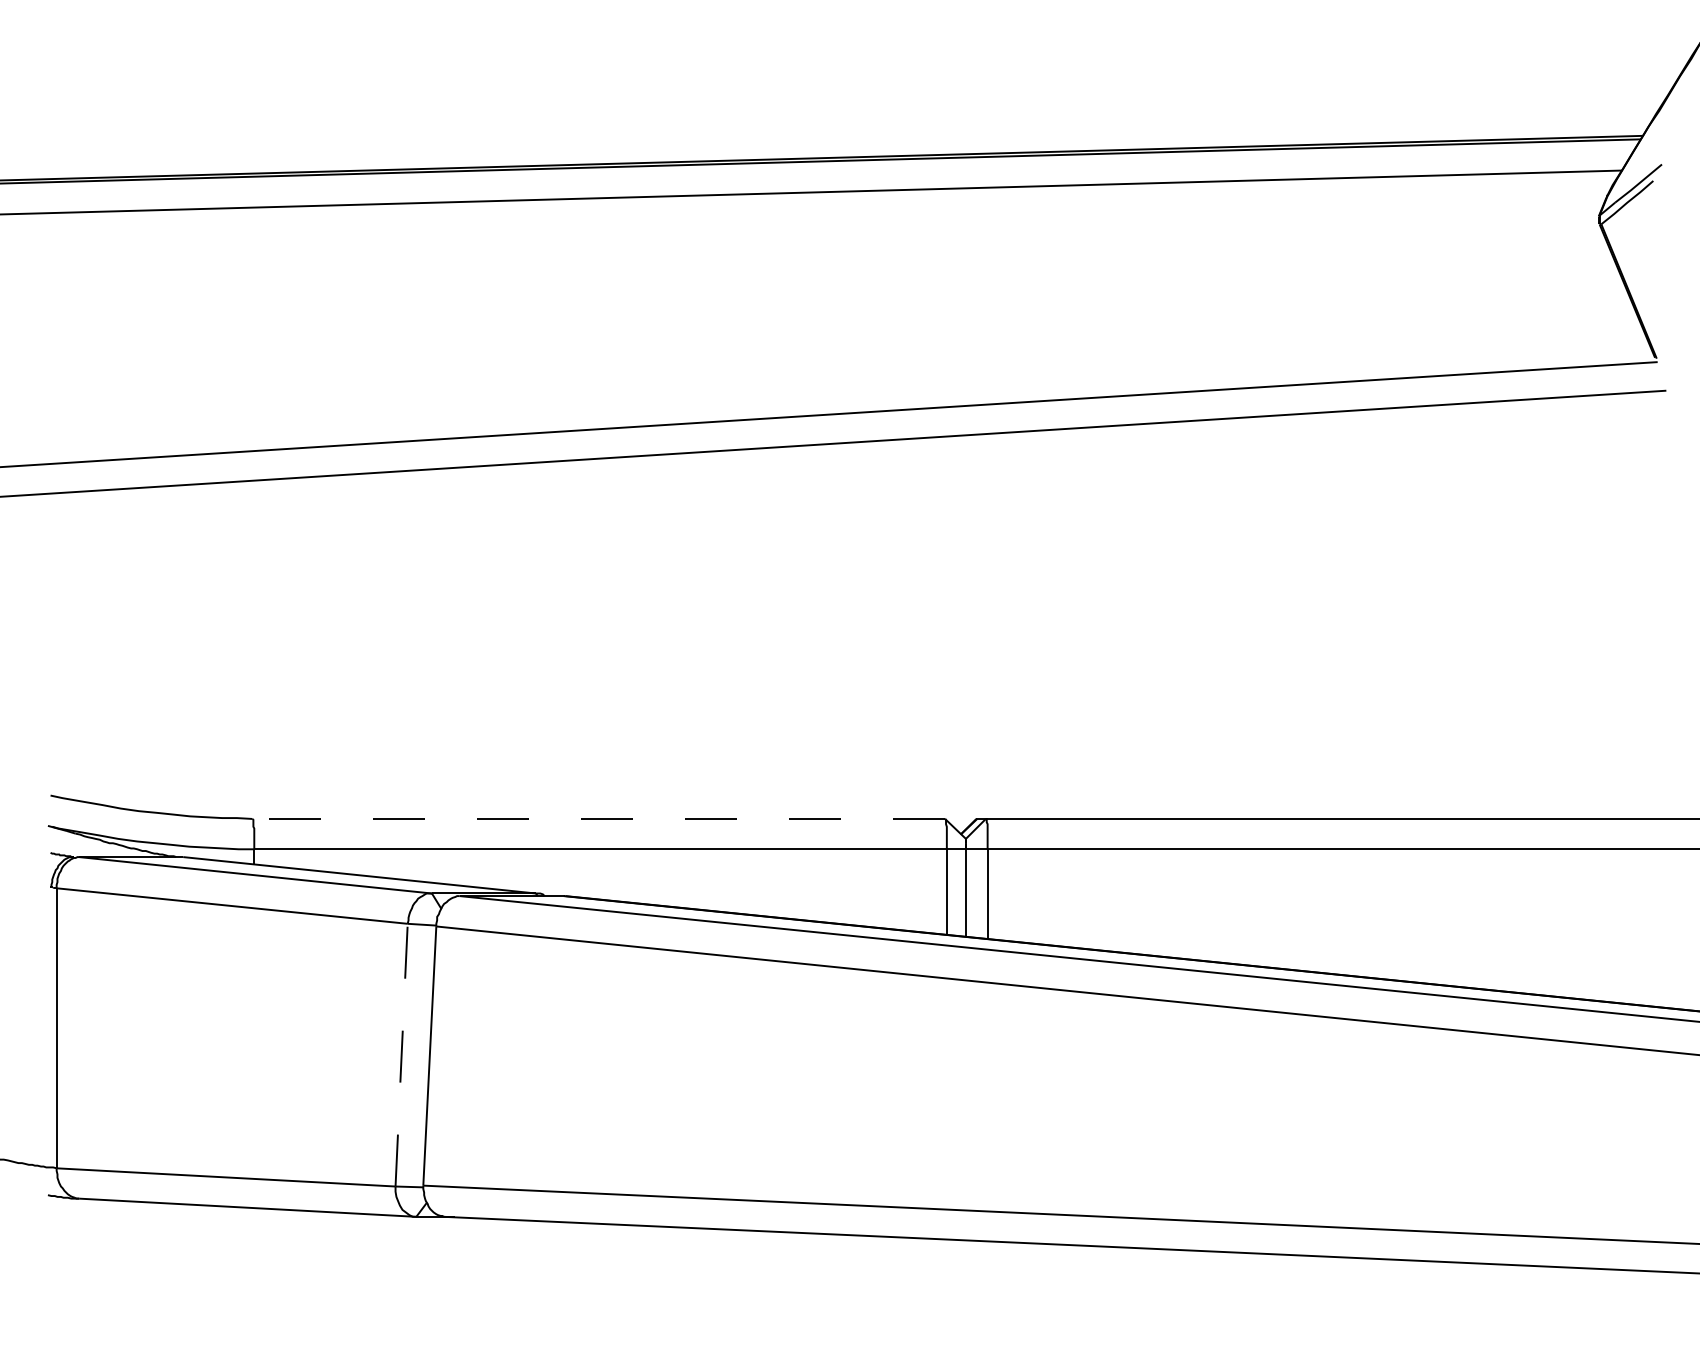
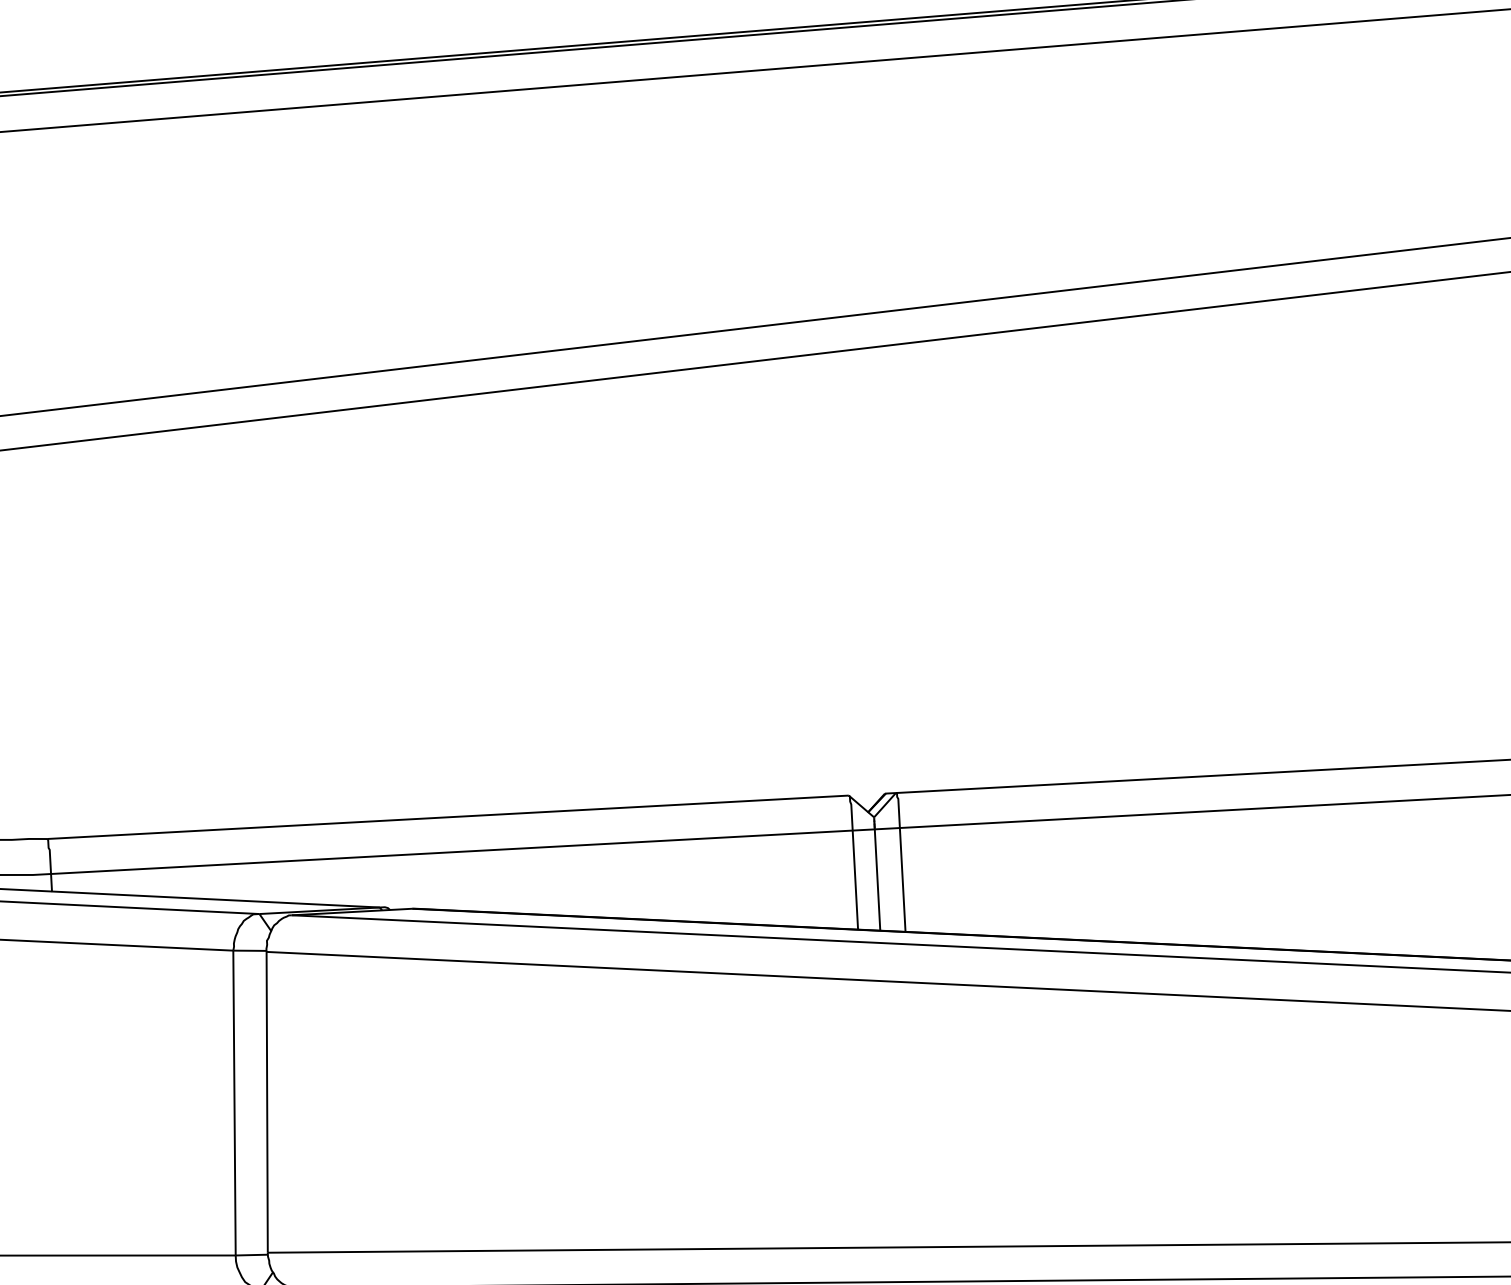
line: (598, 818) -> (447, 816), dashed -> solid
line: (401, 1054) -> (234, 1102), dashed -> solid

